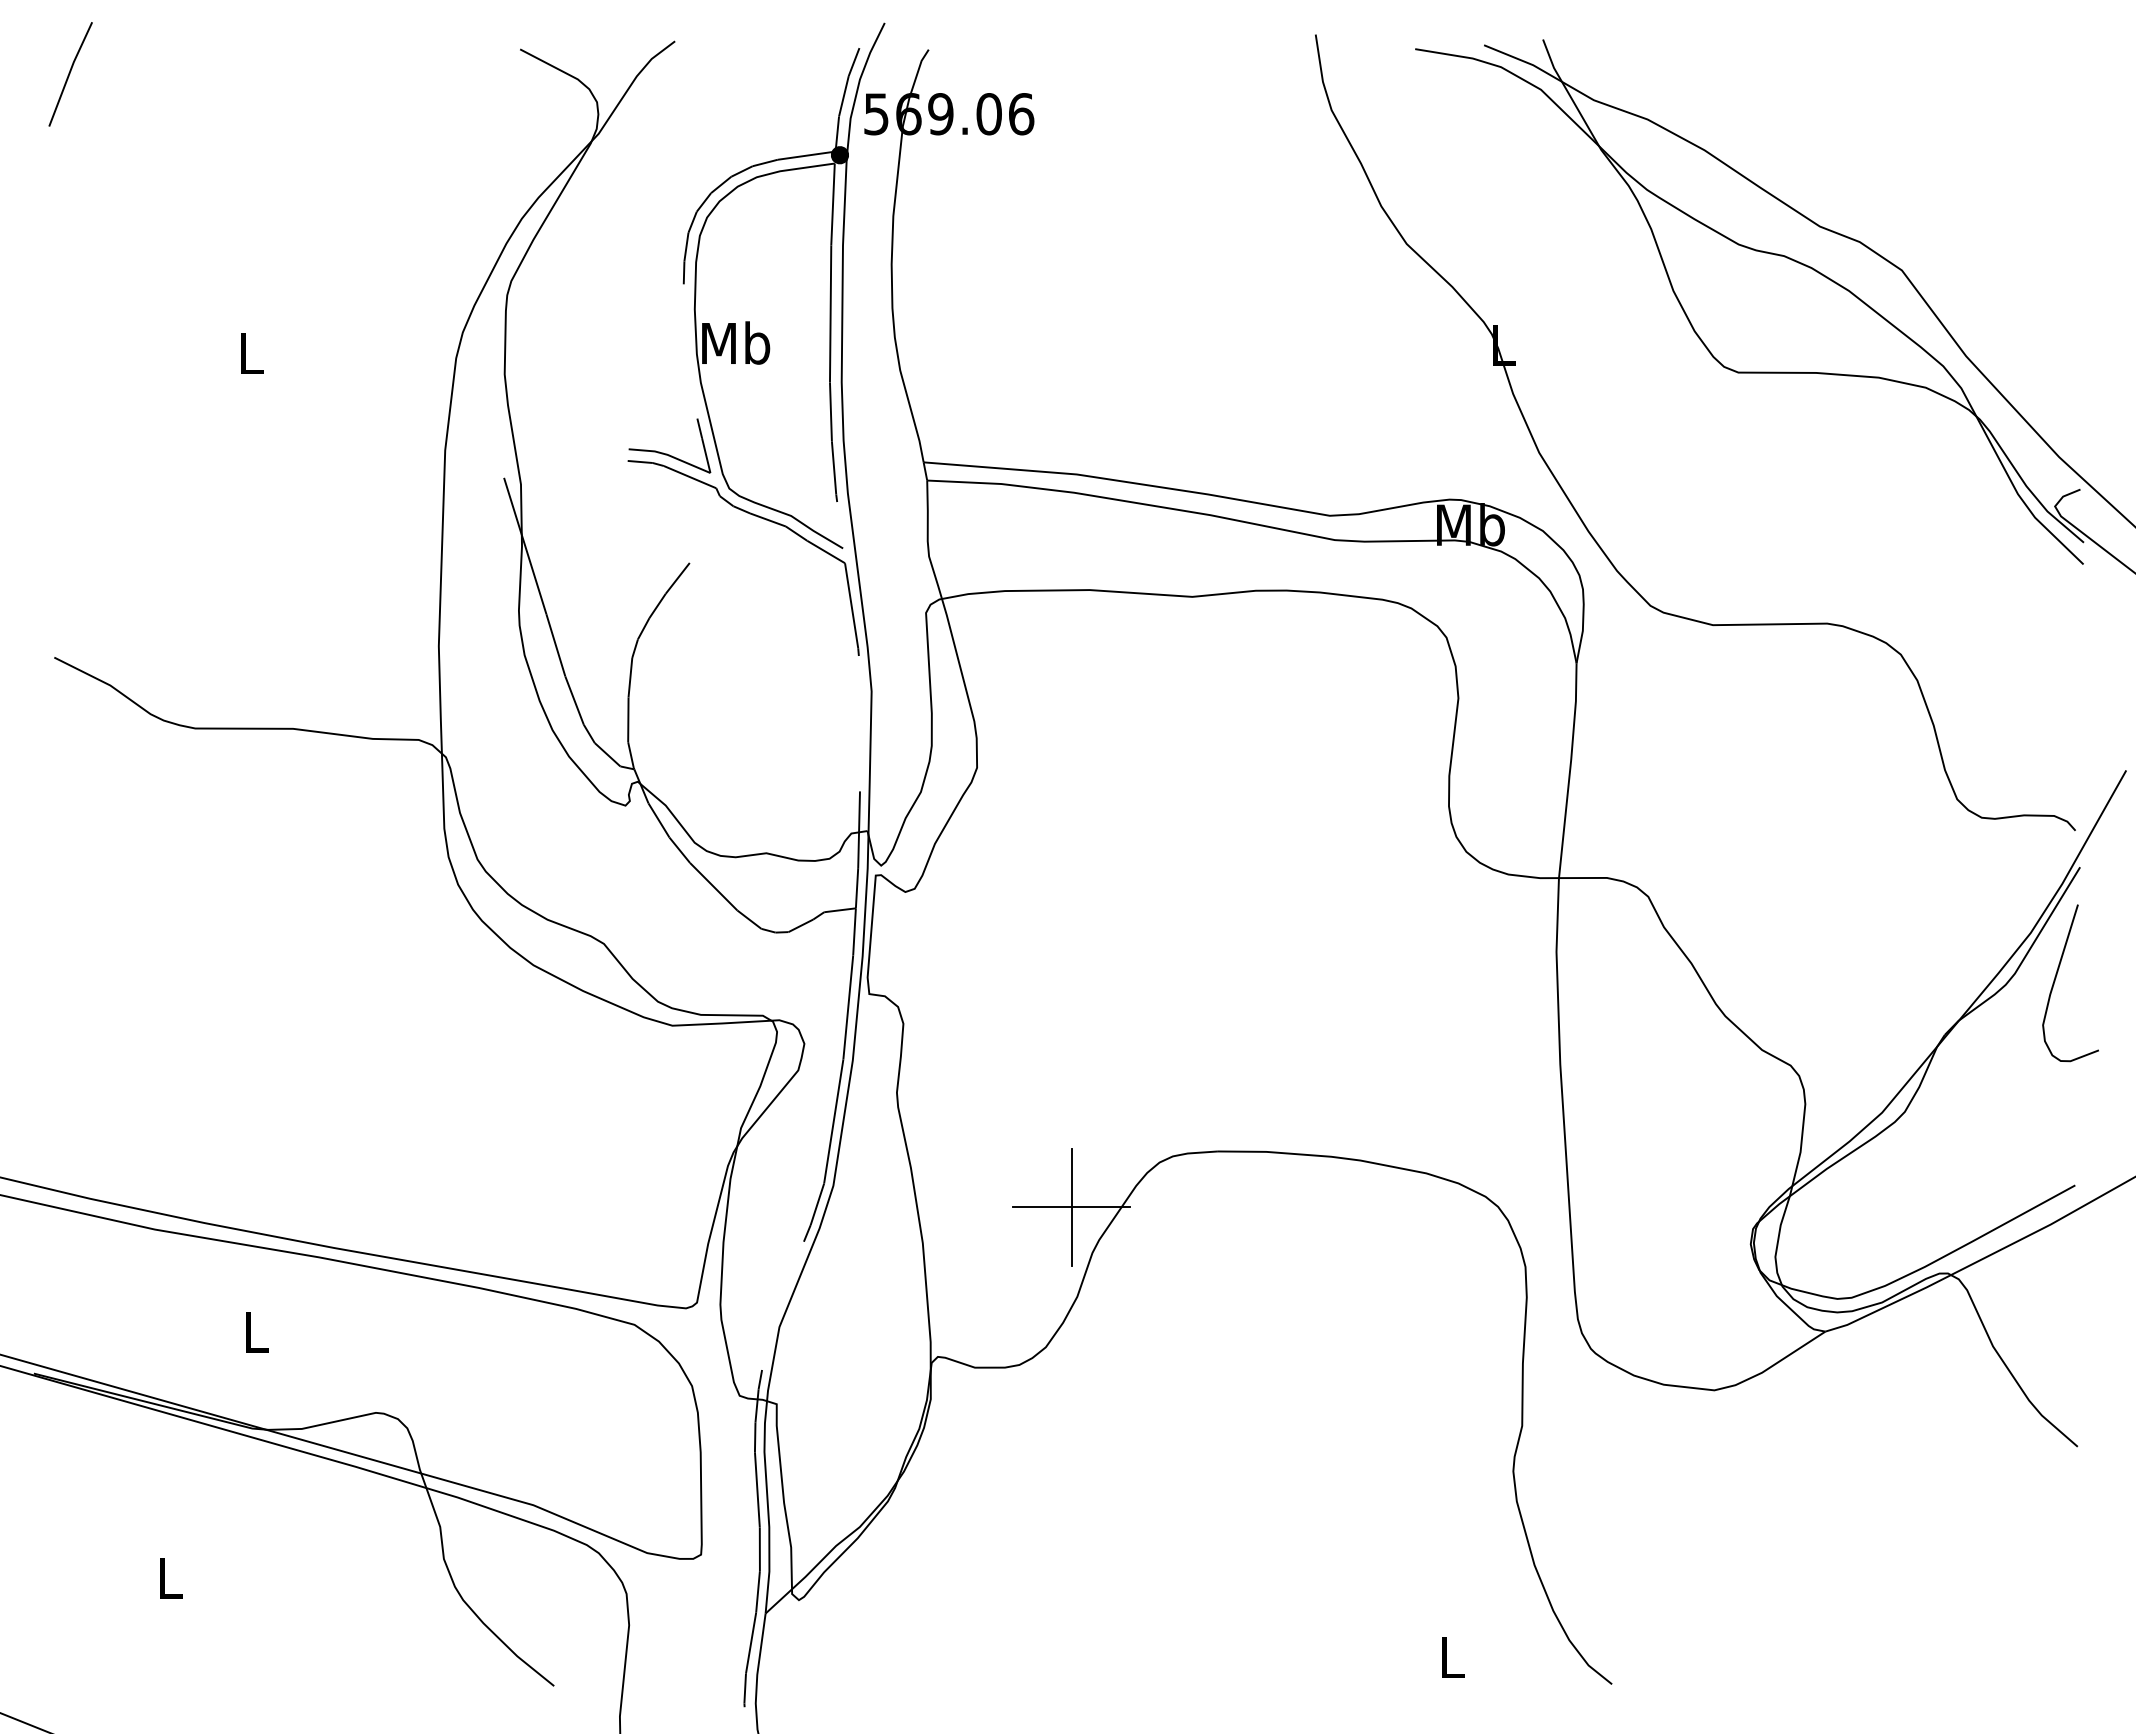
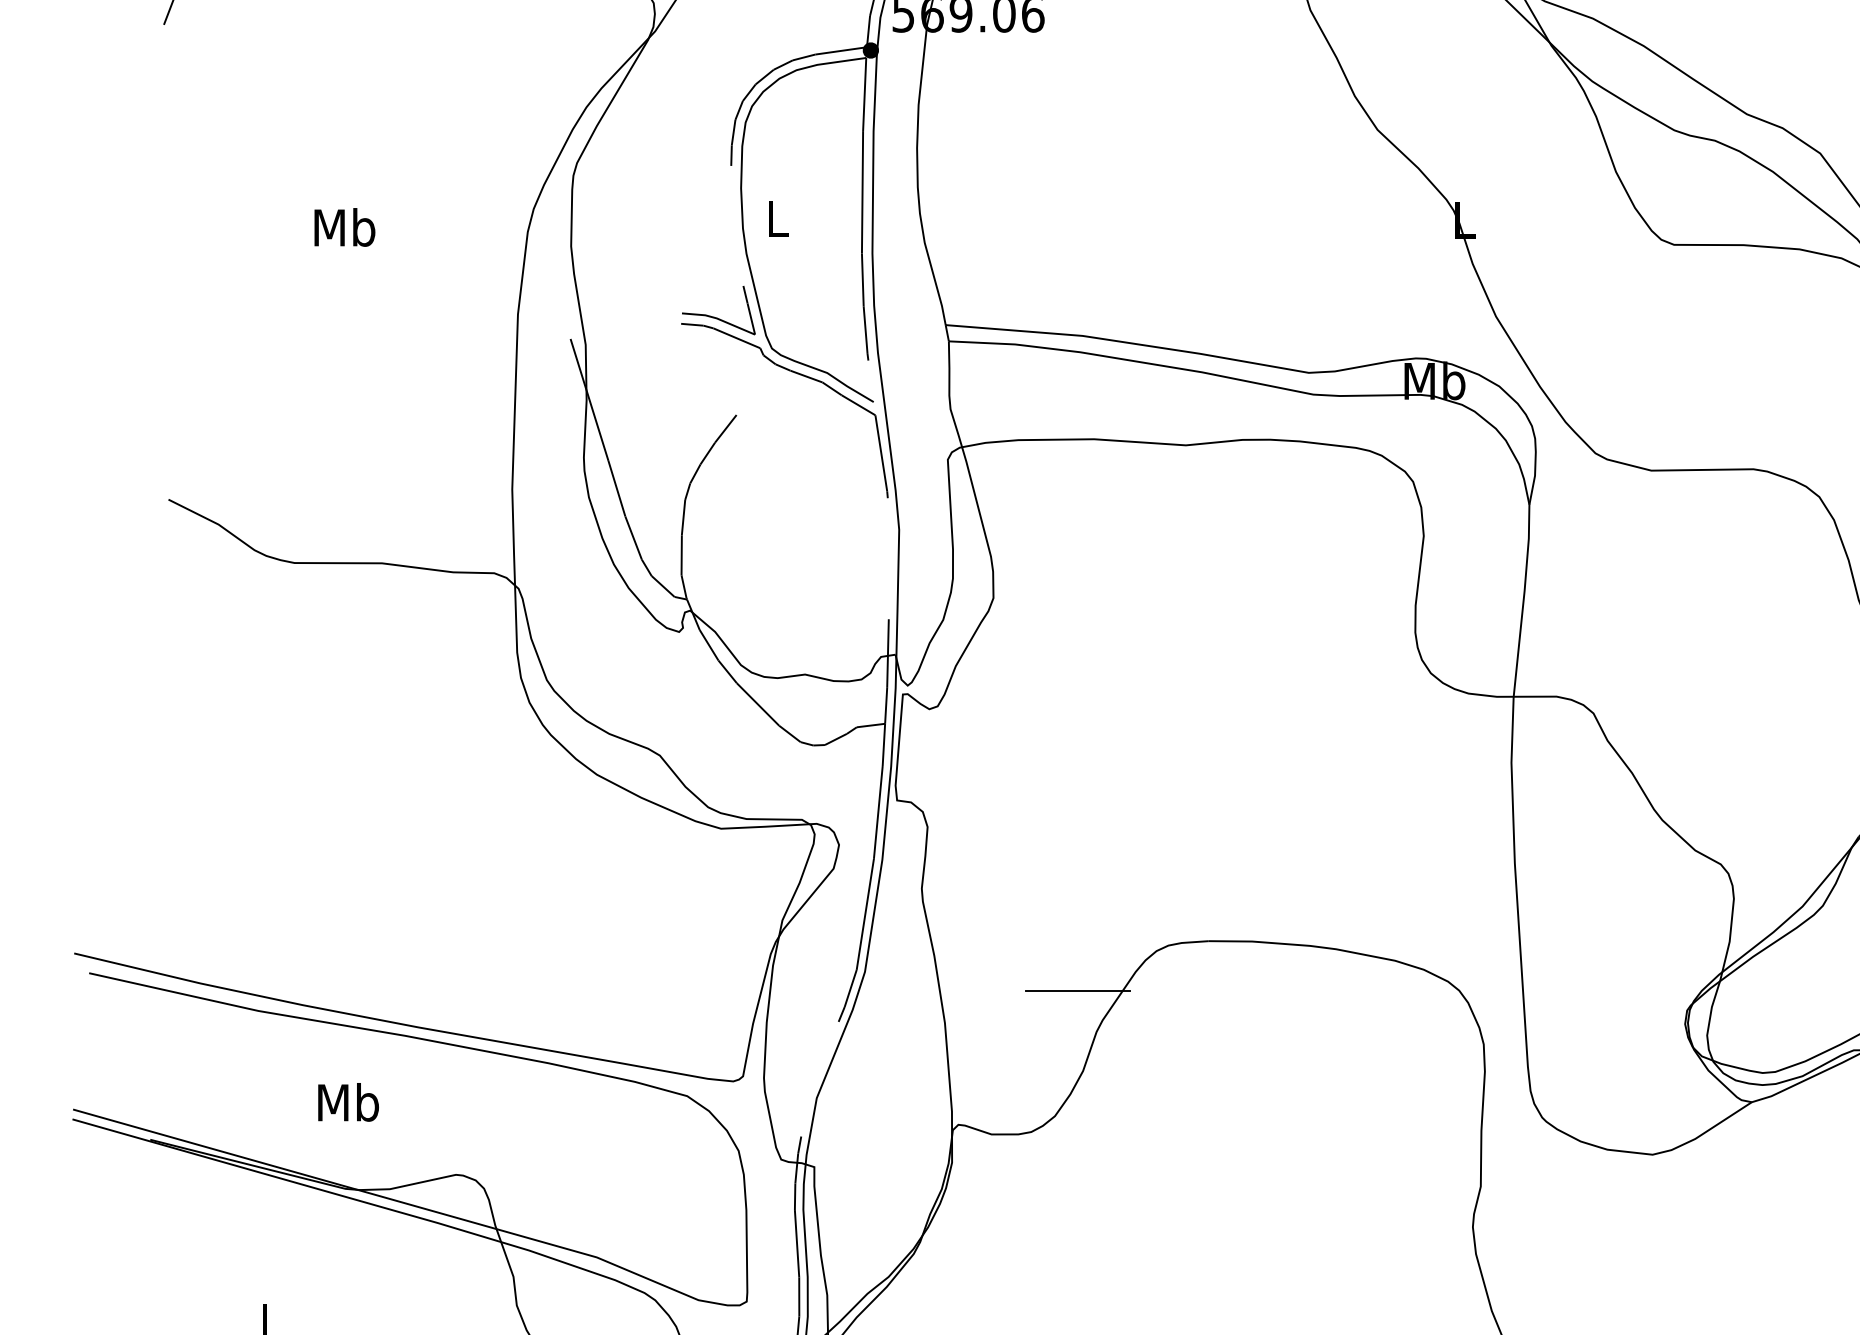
text: (736, 342) -> (778, 217), Mb -> L
text: (251, 352) -> (344, 226), L -> Mb
line: (1071, 1206) -> (1077, 990), removed
text: (255, 1331) -> (348, 1102), L -> Mb

